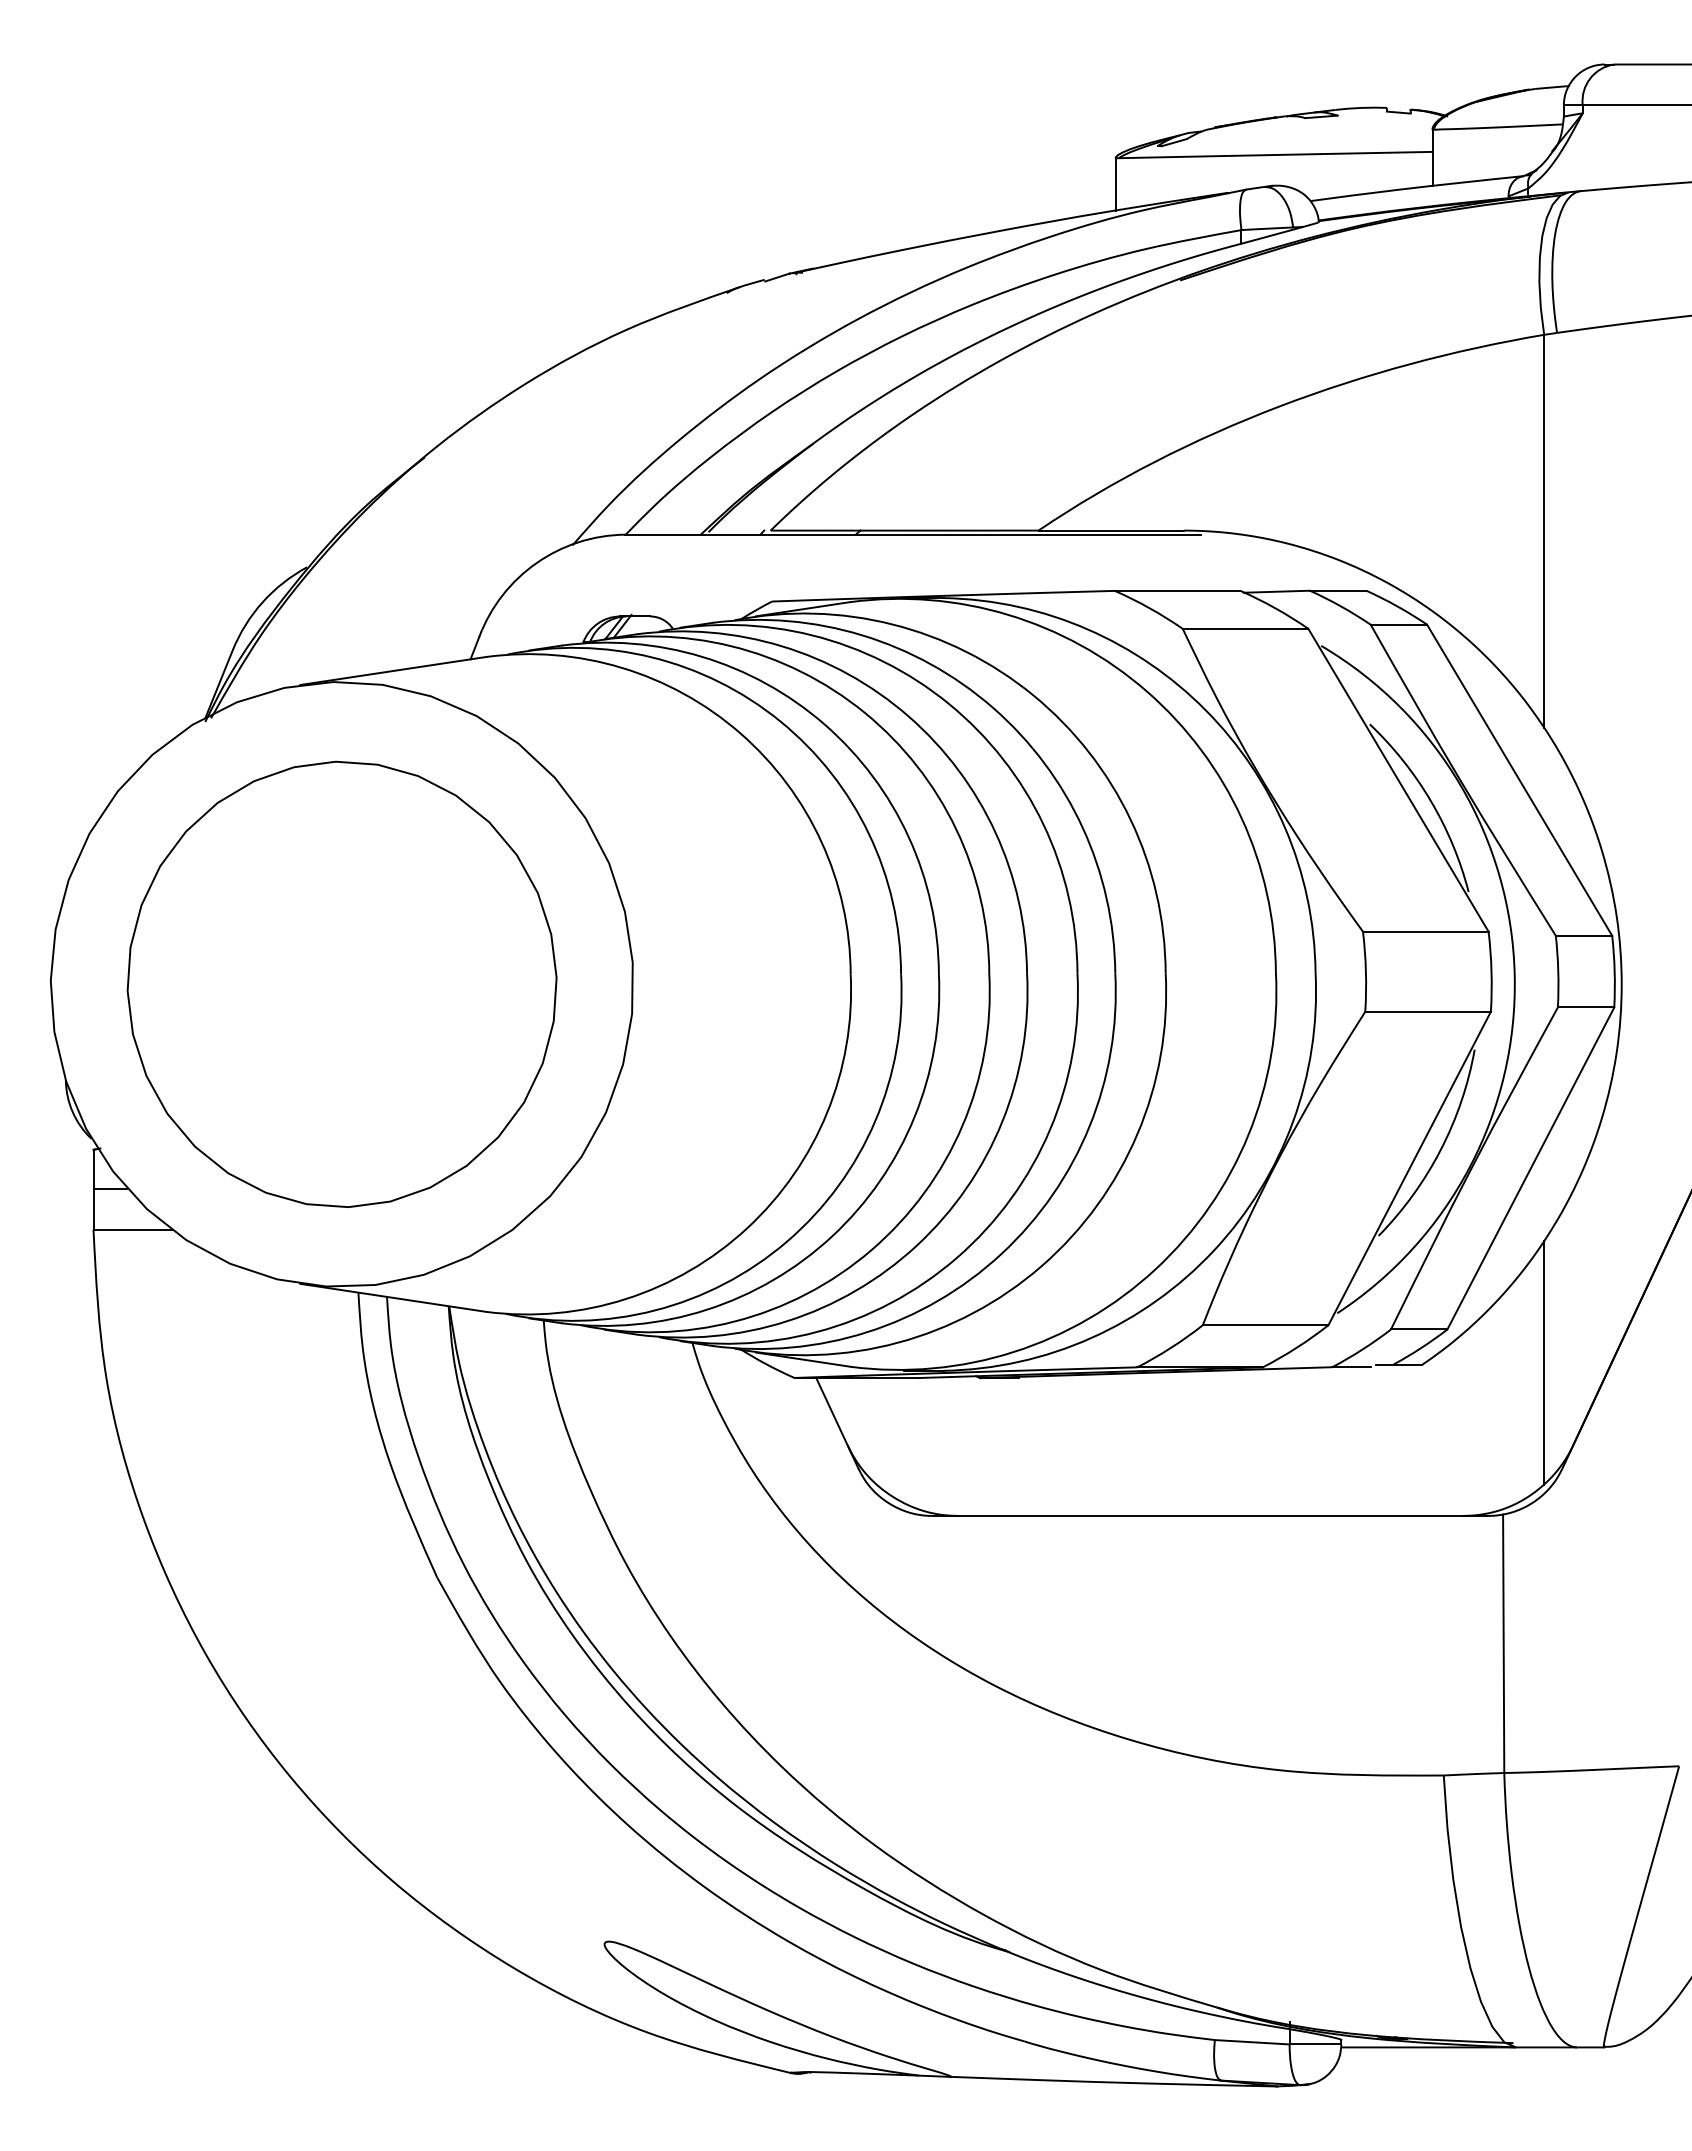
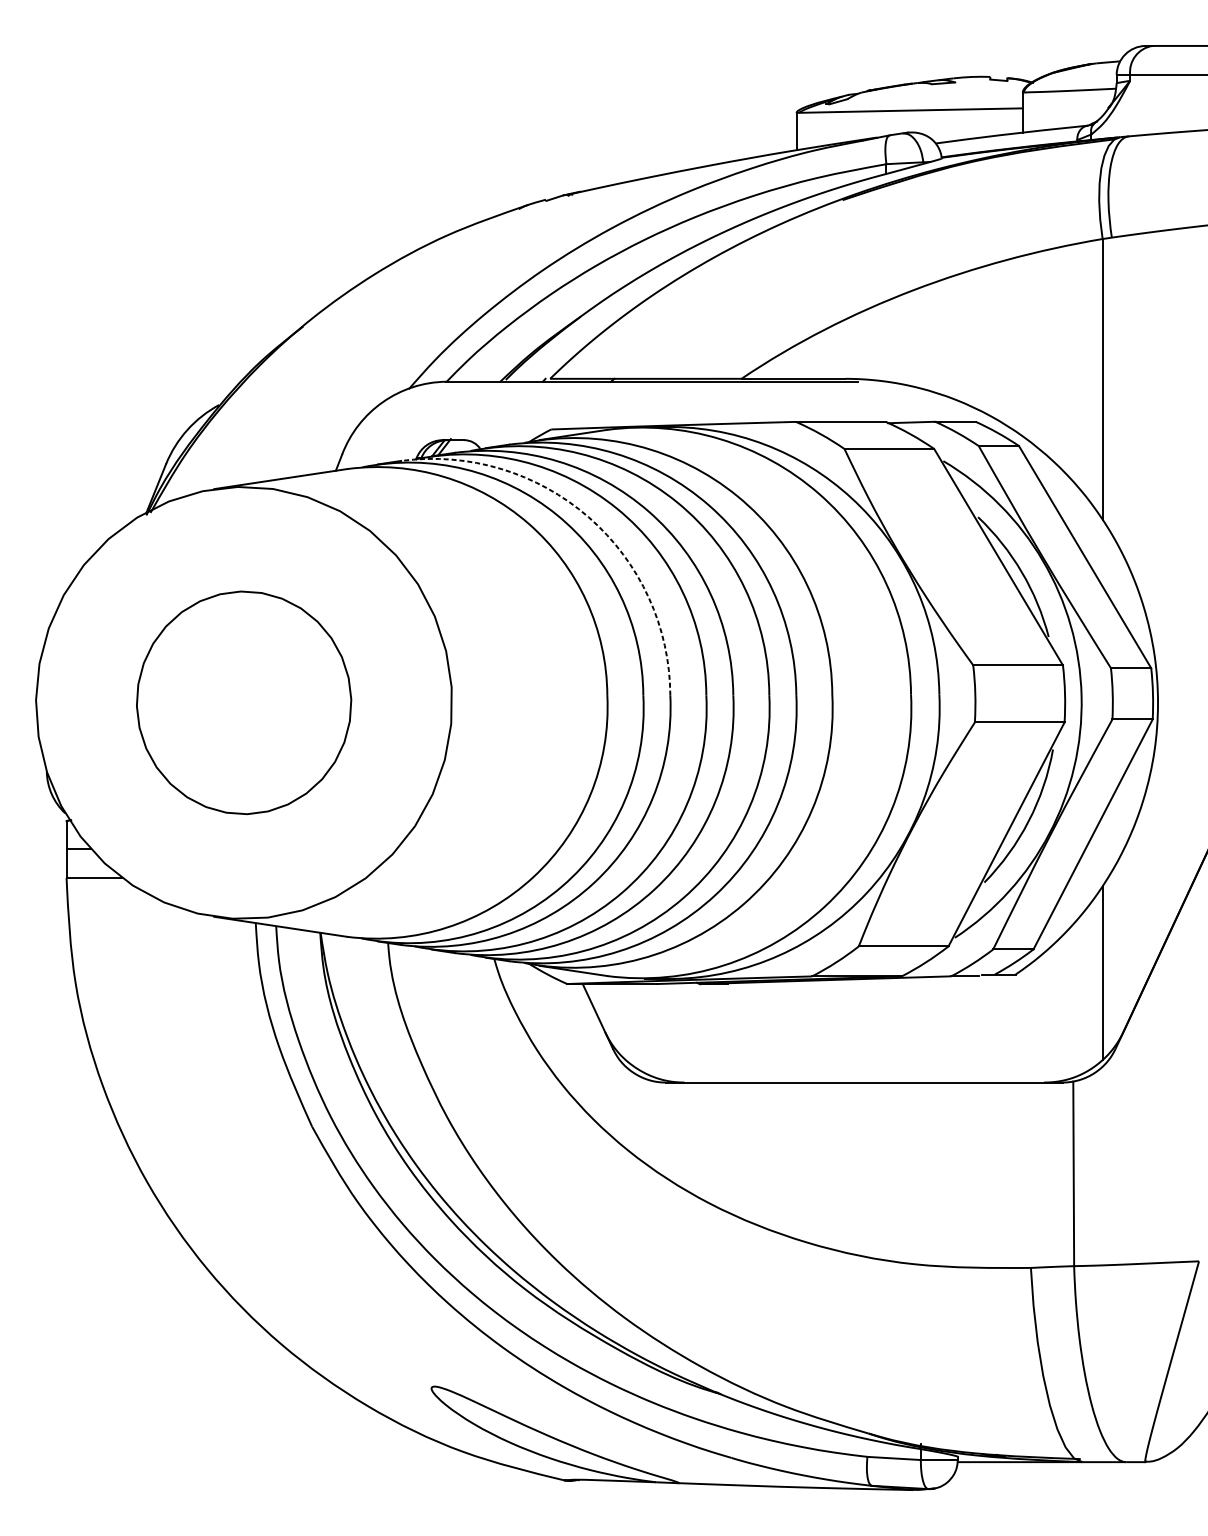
arc: (824, 724) -> (588, 517), solid -> dashed
part: (341, 983) -> (243, 702), size x0.7

